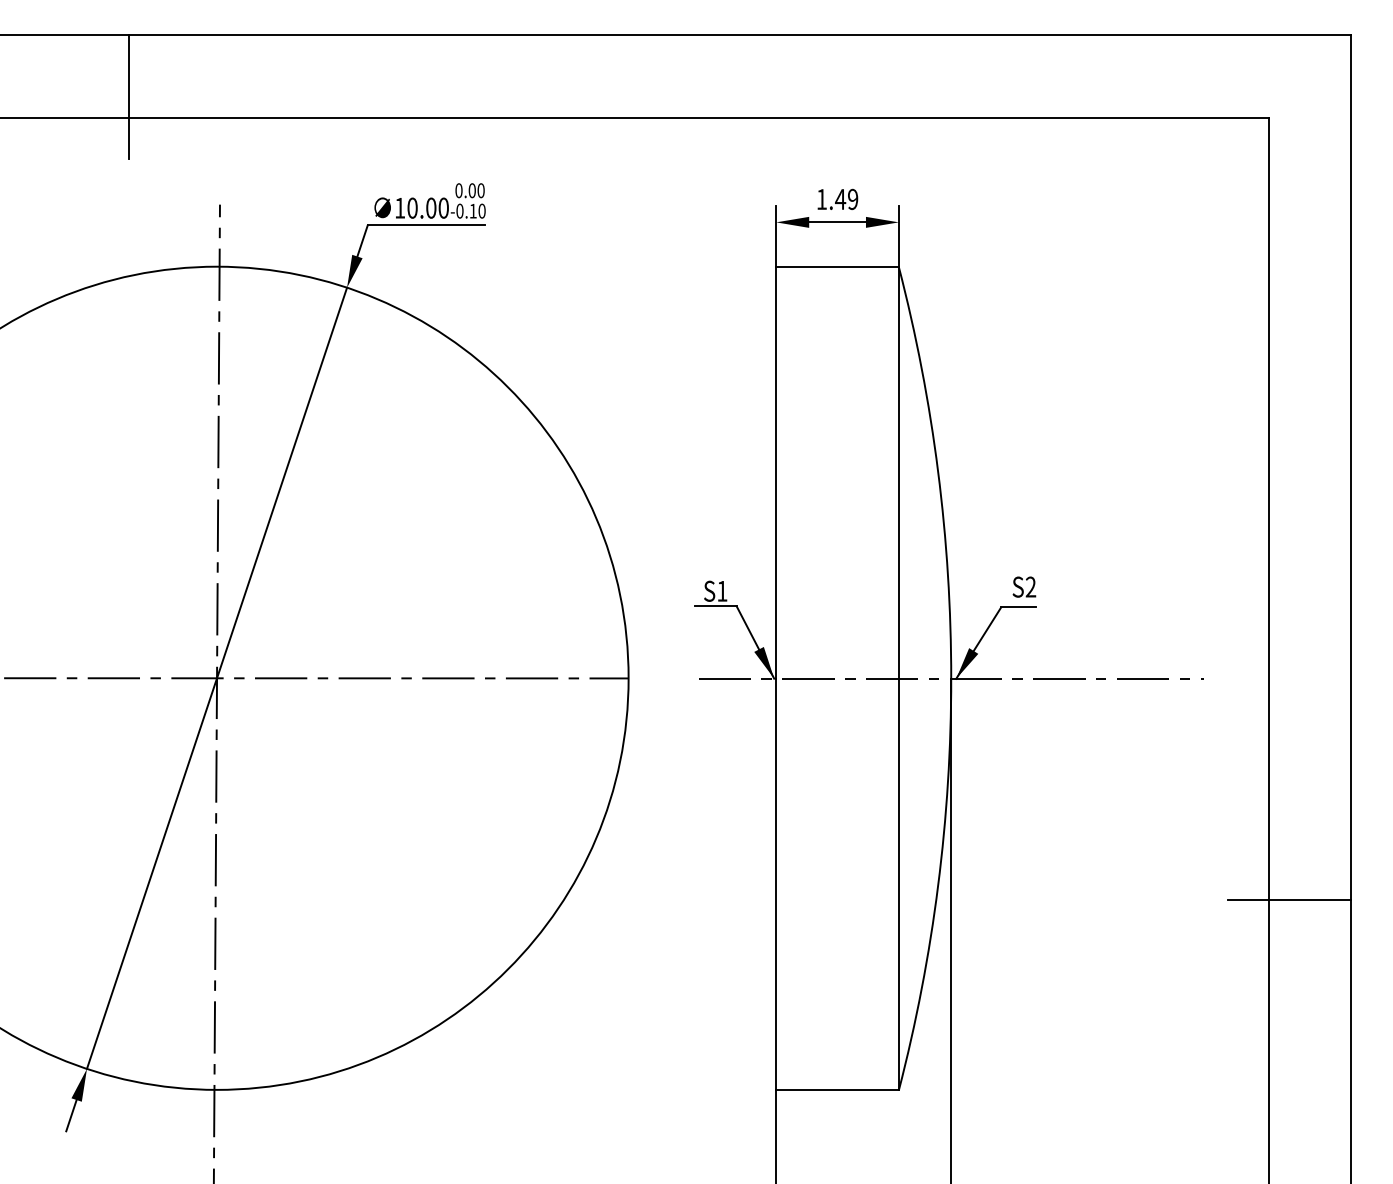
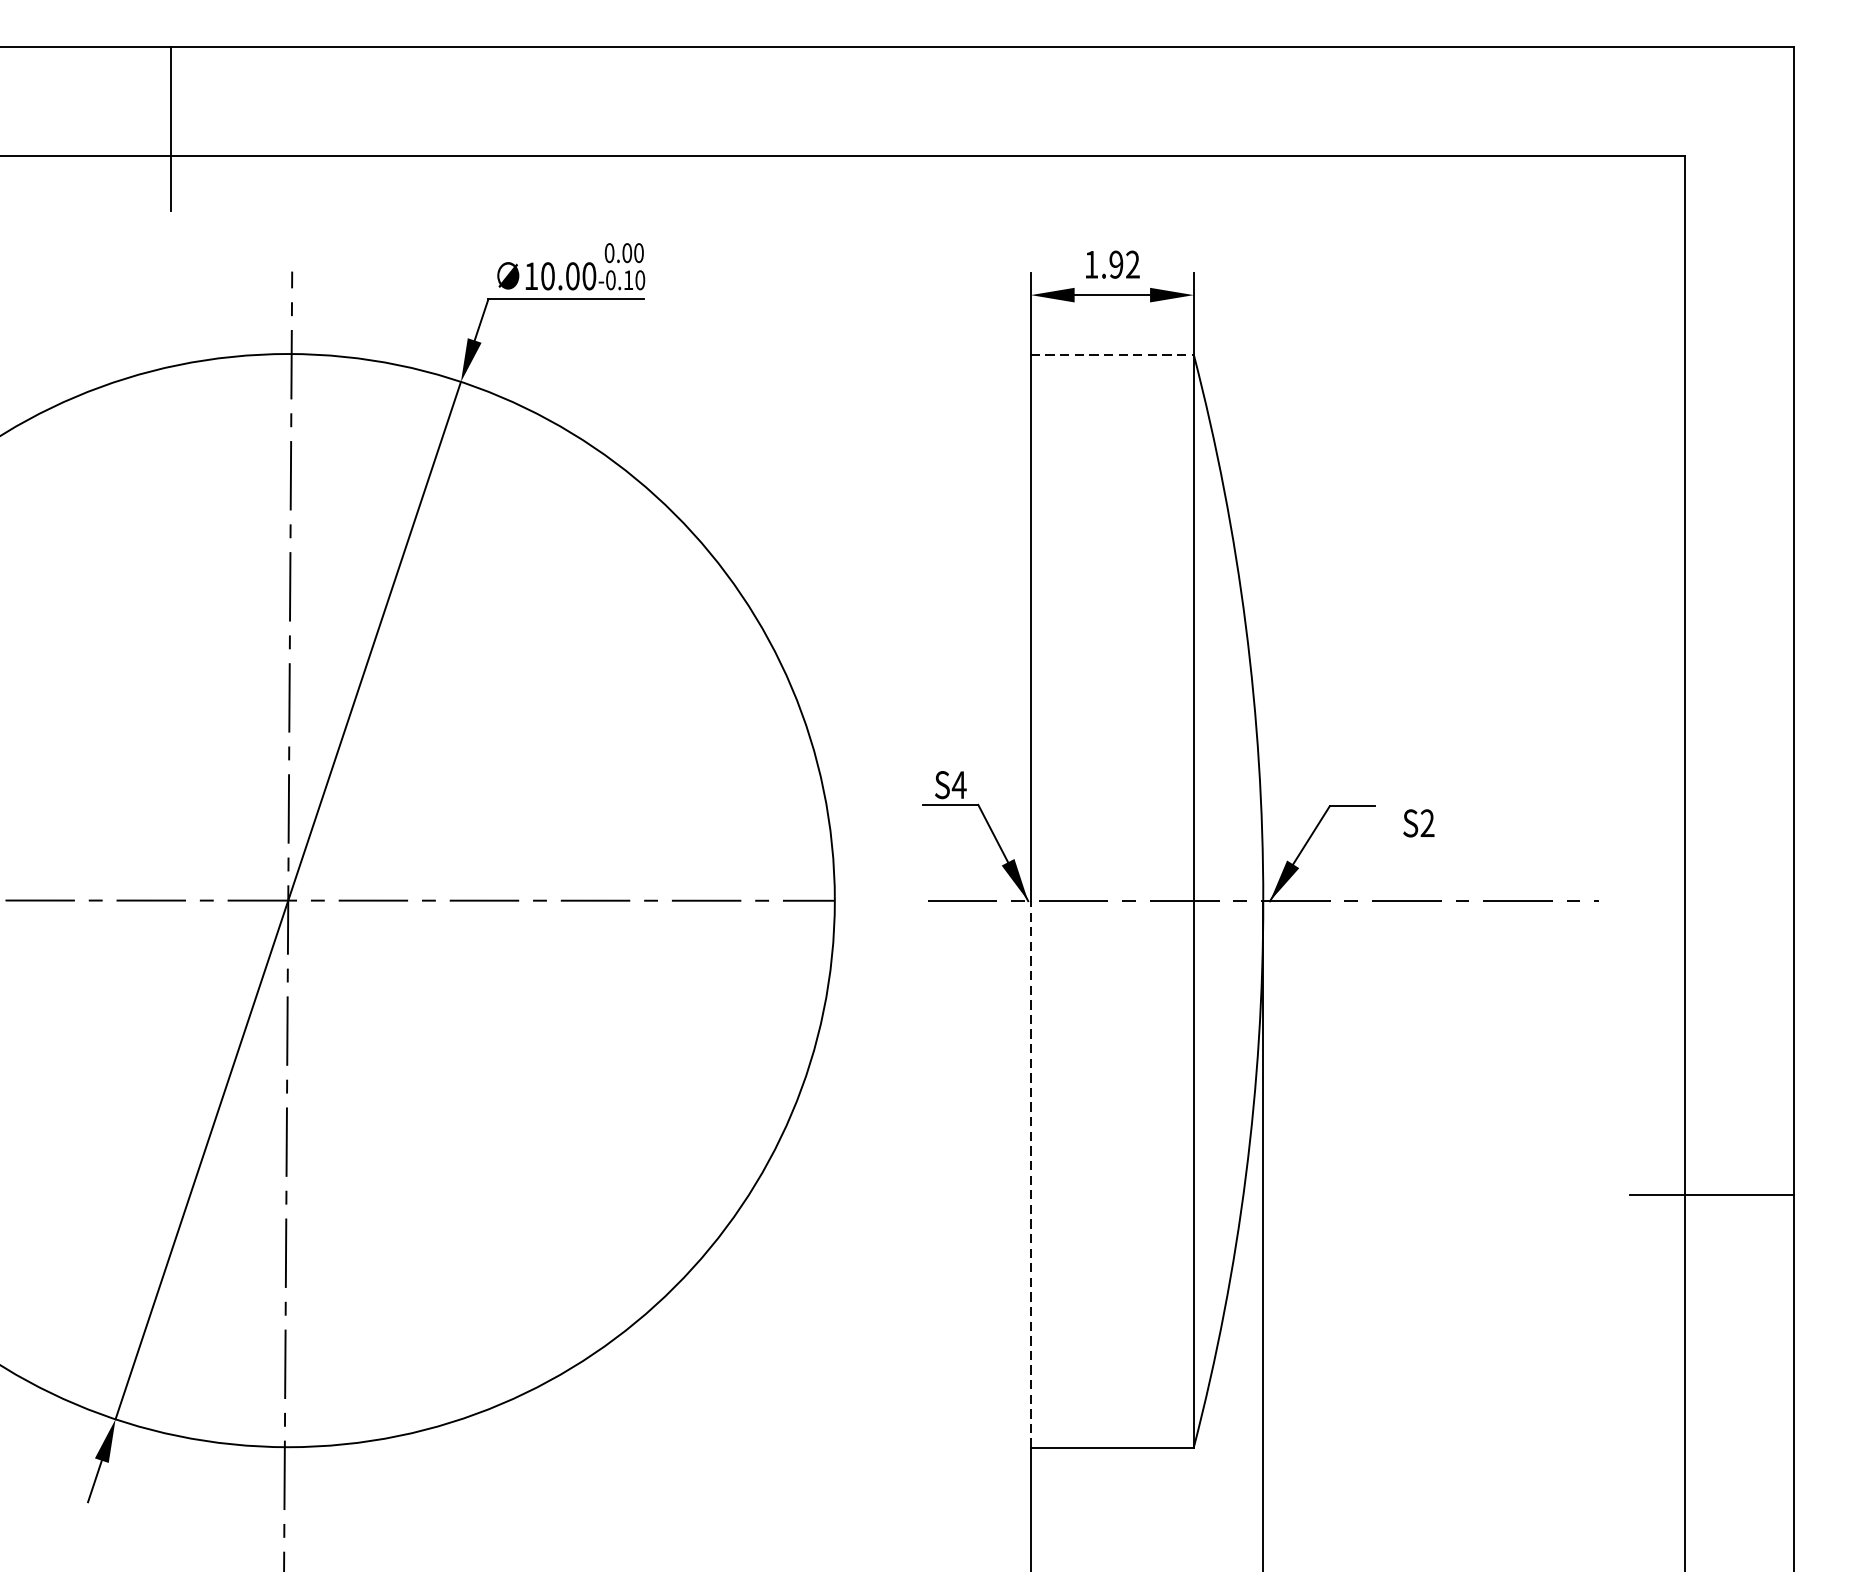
text: (846, 199) -> (1124, 264), 1.49 -> 1.92
line: (838, 267) -> (1113, 355), solid -> dashed
text: (1024, 586) -> (1419, 822), moved
text: (721, 591) -> (958, 785), S1 -> S4
line: (776, 884) -> (1031, 1174), solid -> dashed

